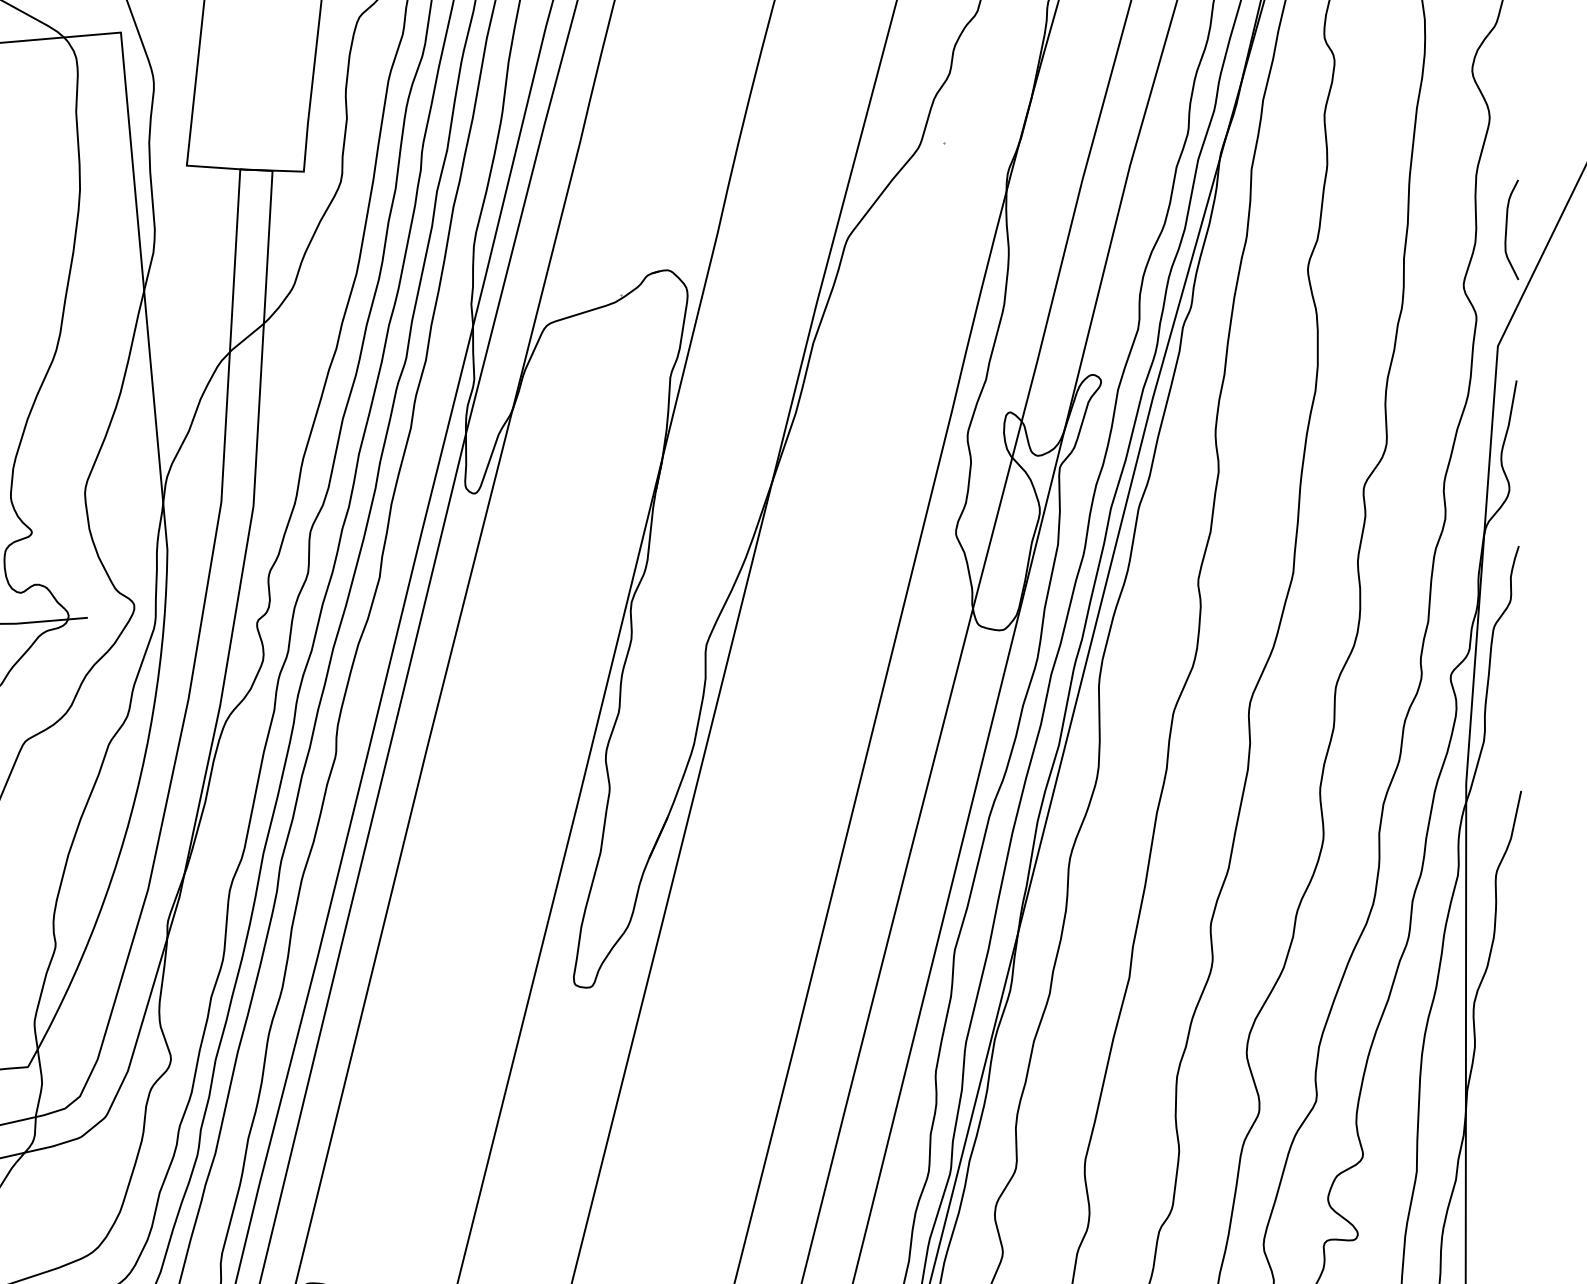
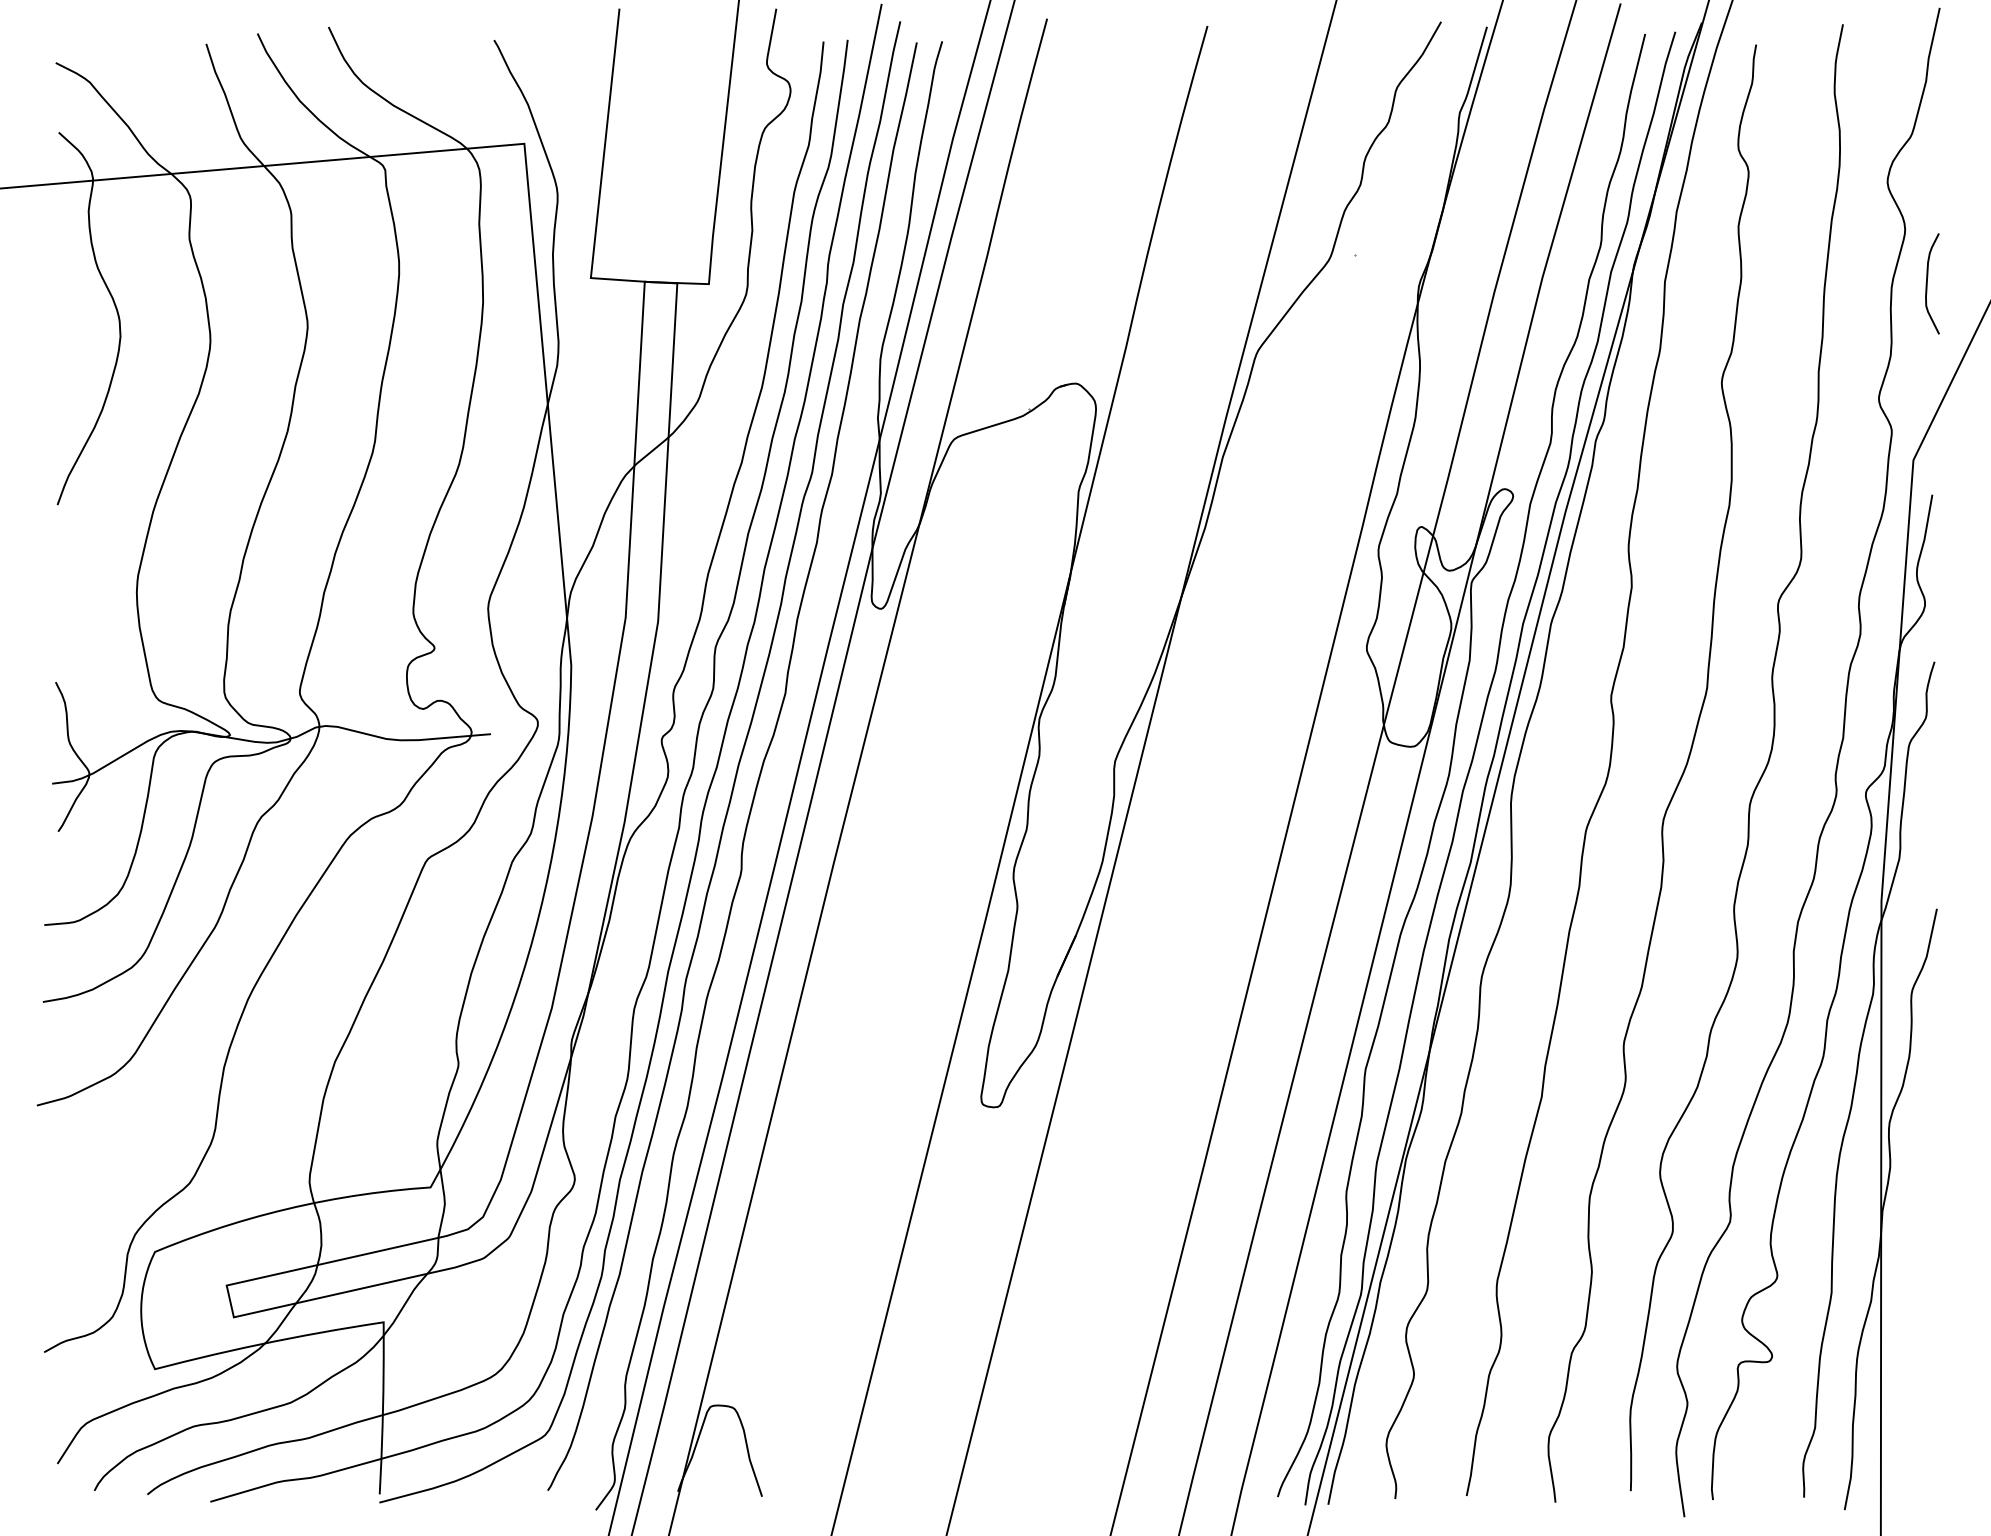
curve: (1506, 229) -> (1927, 283), moved

